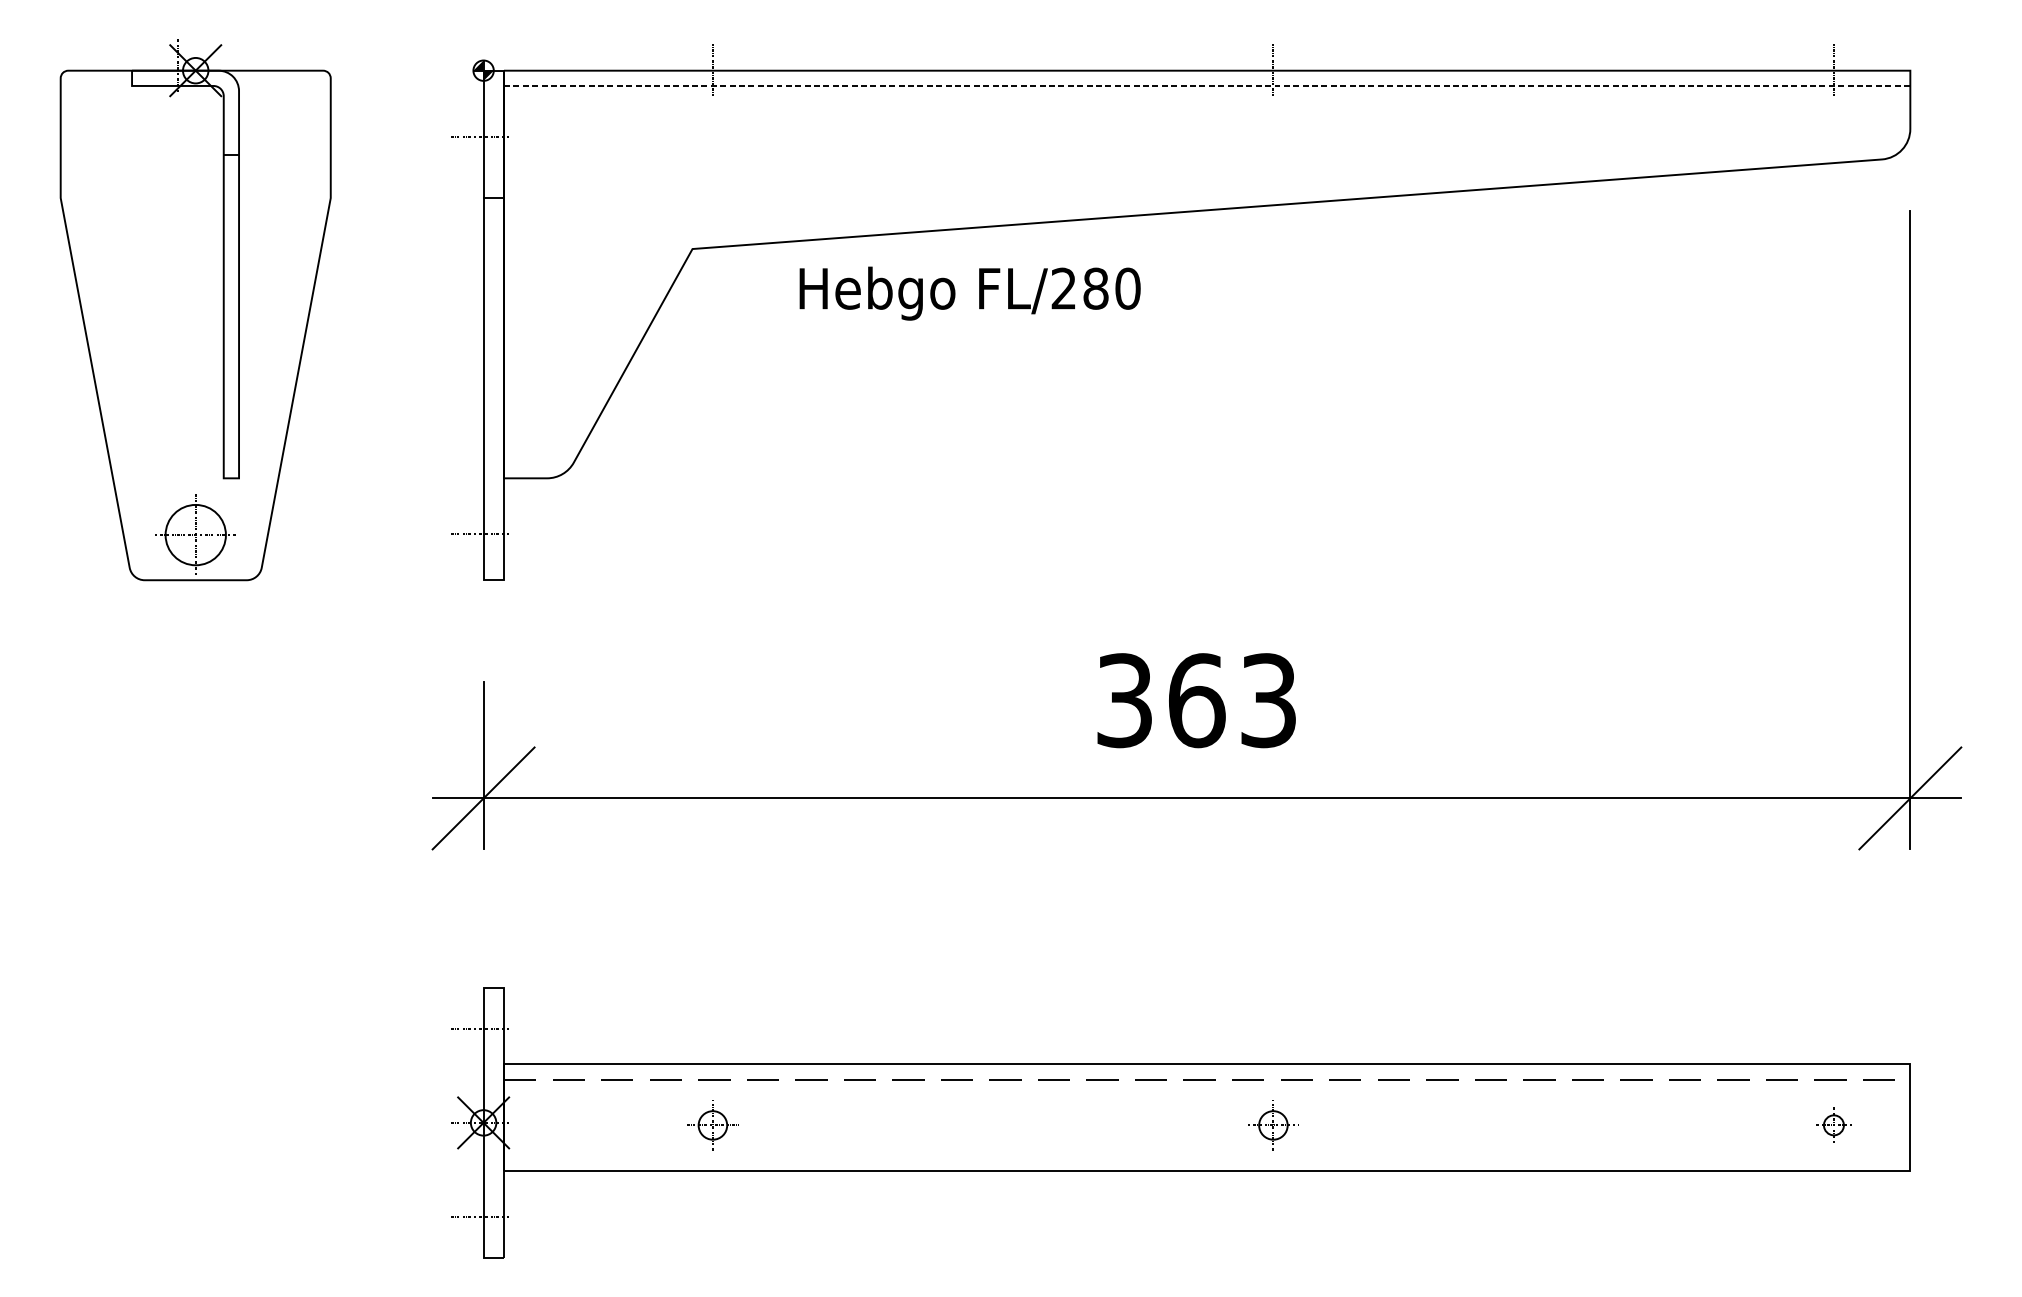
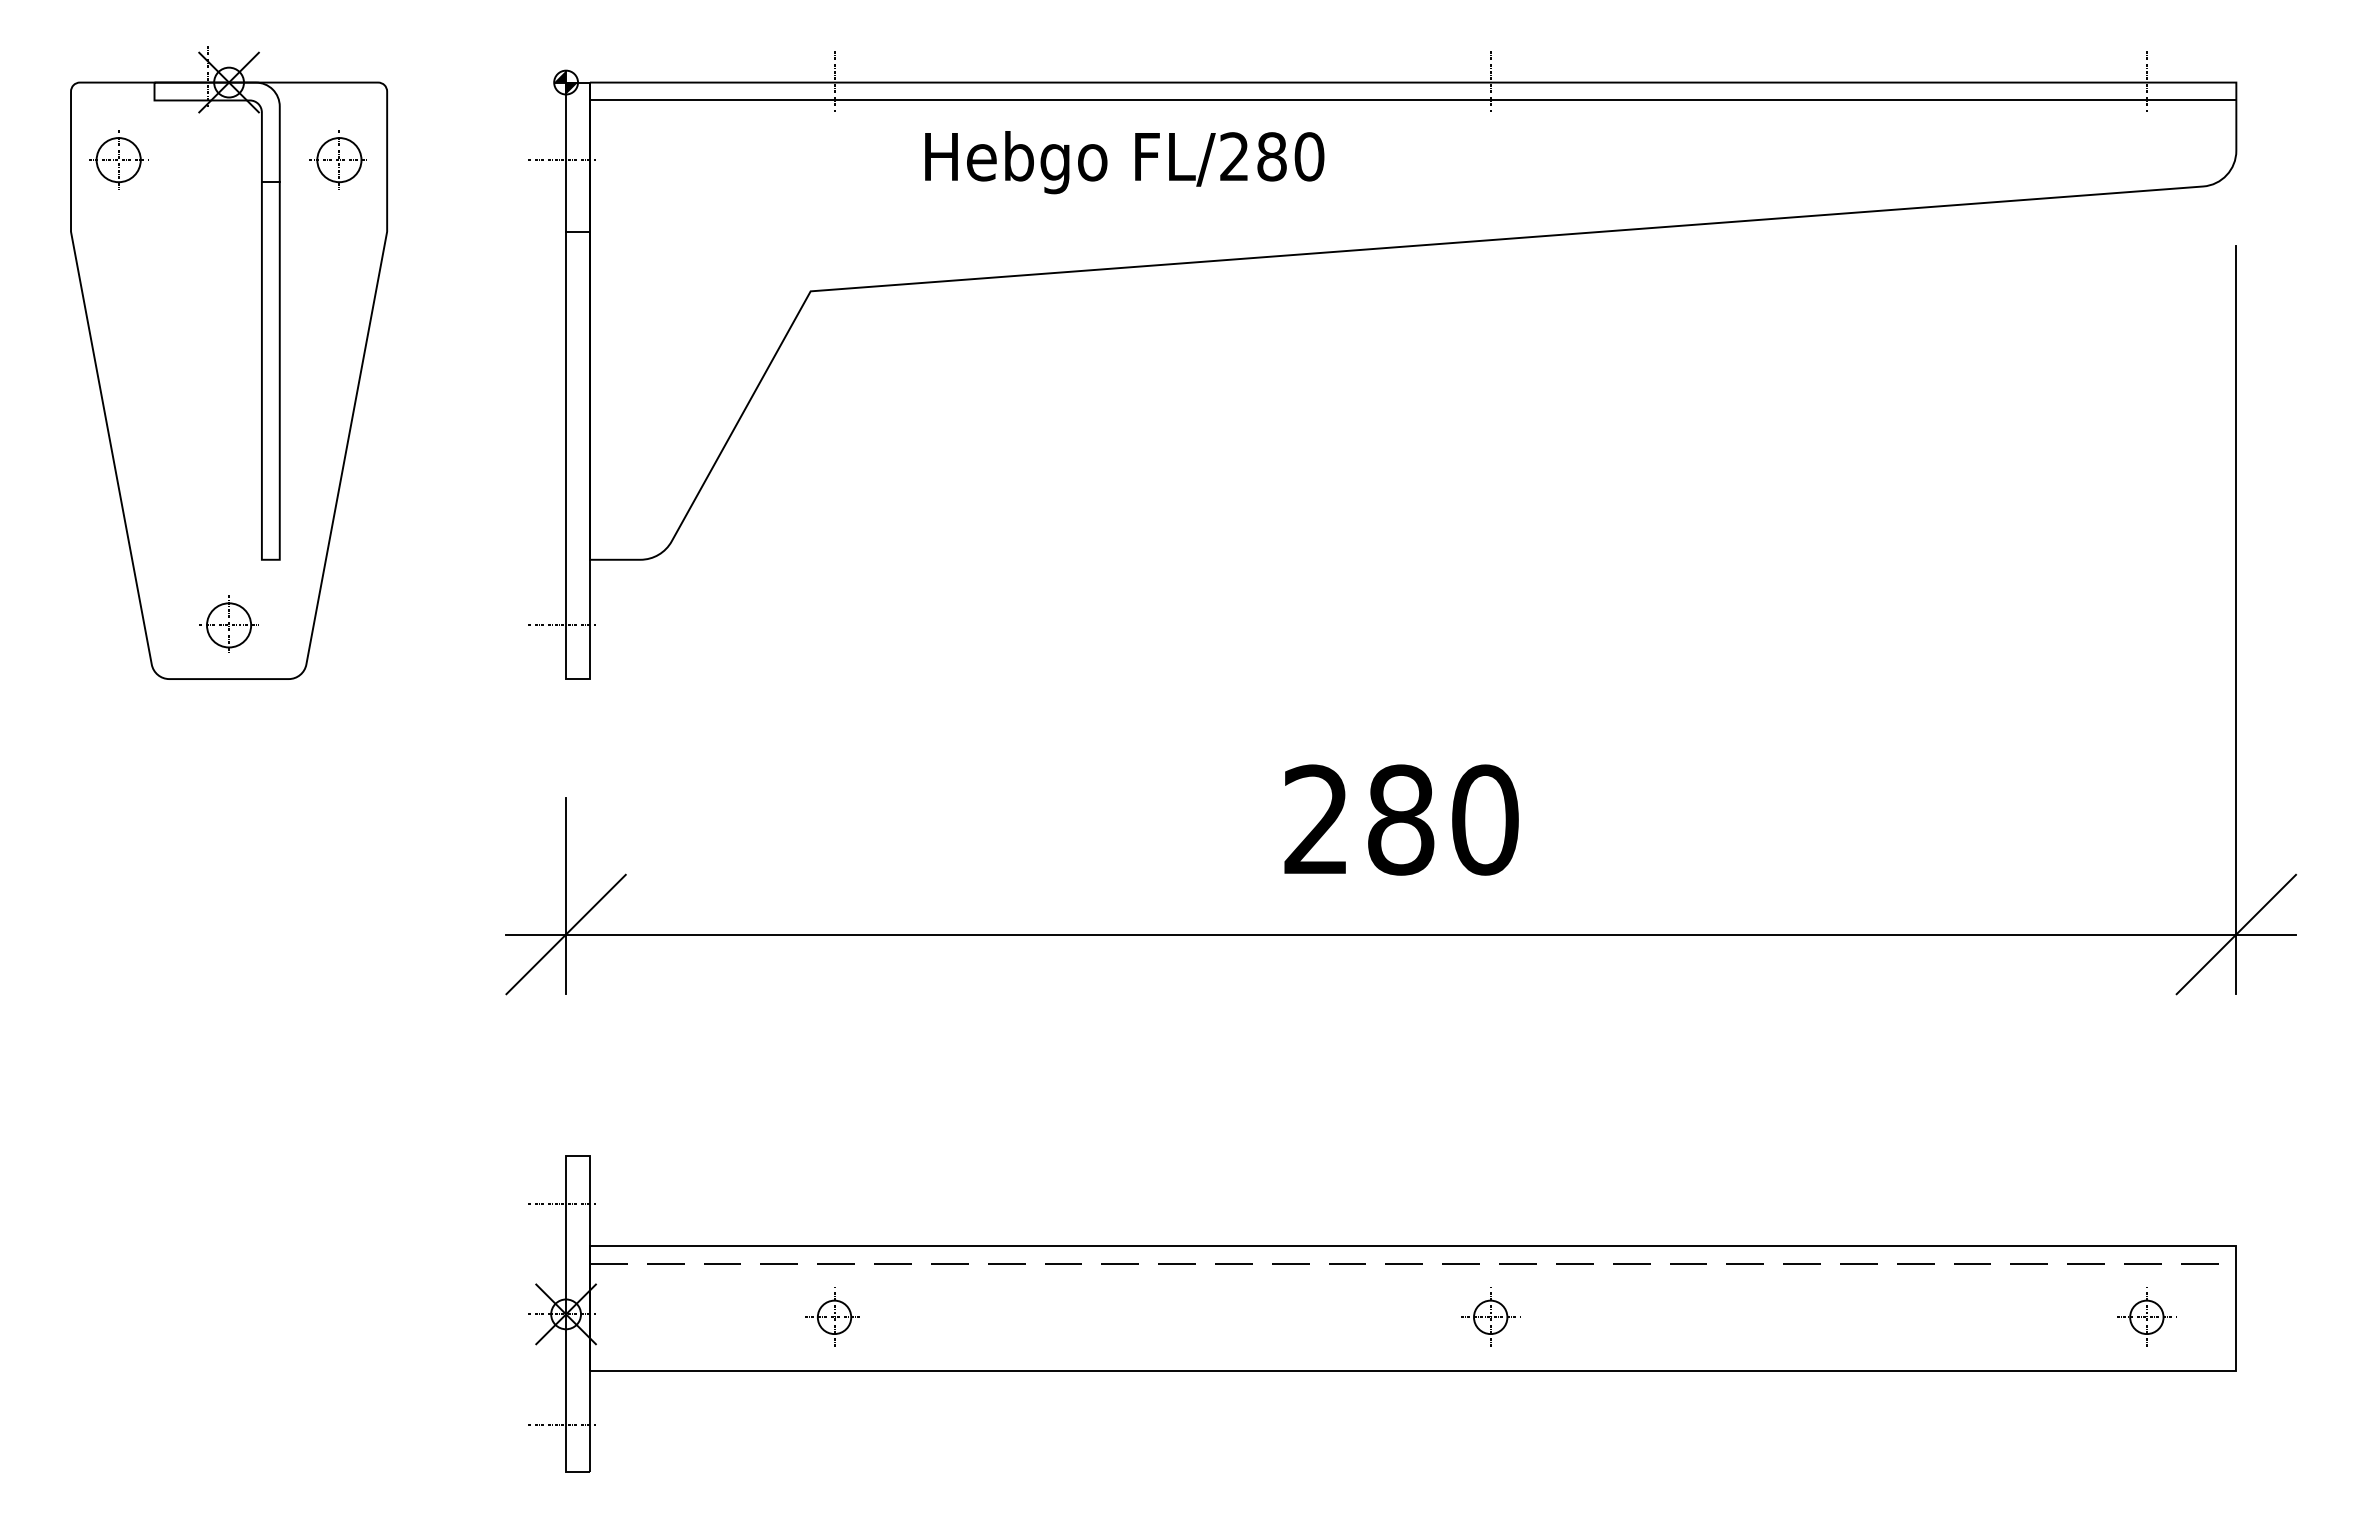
line: (1207, 86) -> (1413, 100), dashed -> solid
part: (101, 136) -> (118, 159), added
part: (288, 136) -> (337, 159), added
text: (969, 293) -> (1124, 162), moved
part: (195, 532) -> (228, 623), size x0.62
text: (1197, 700) -> (1401, 819), 363 -> 280
part: (1833, 1124) -> (2146, 1316), size x1.43

